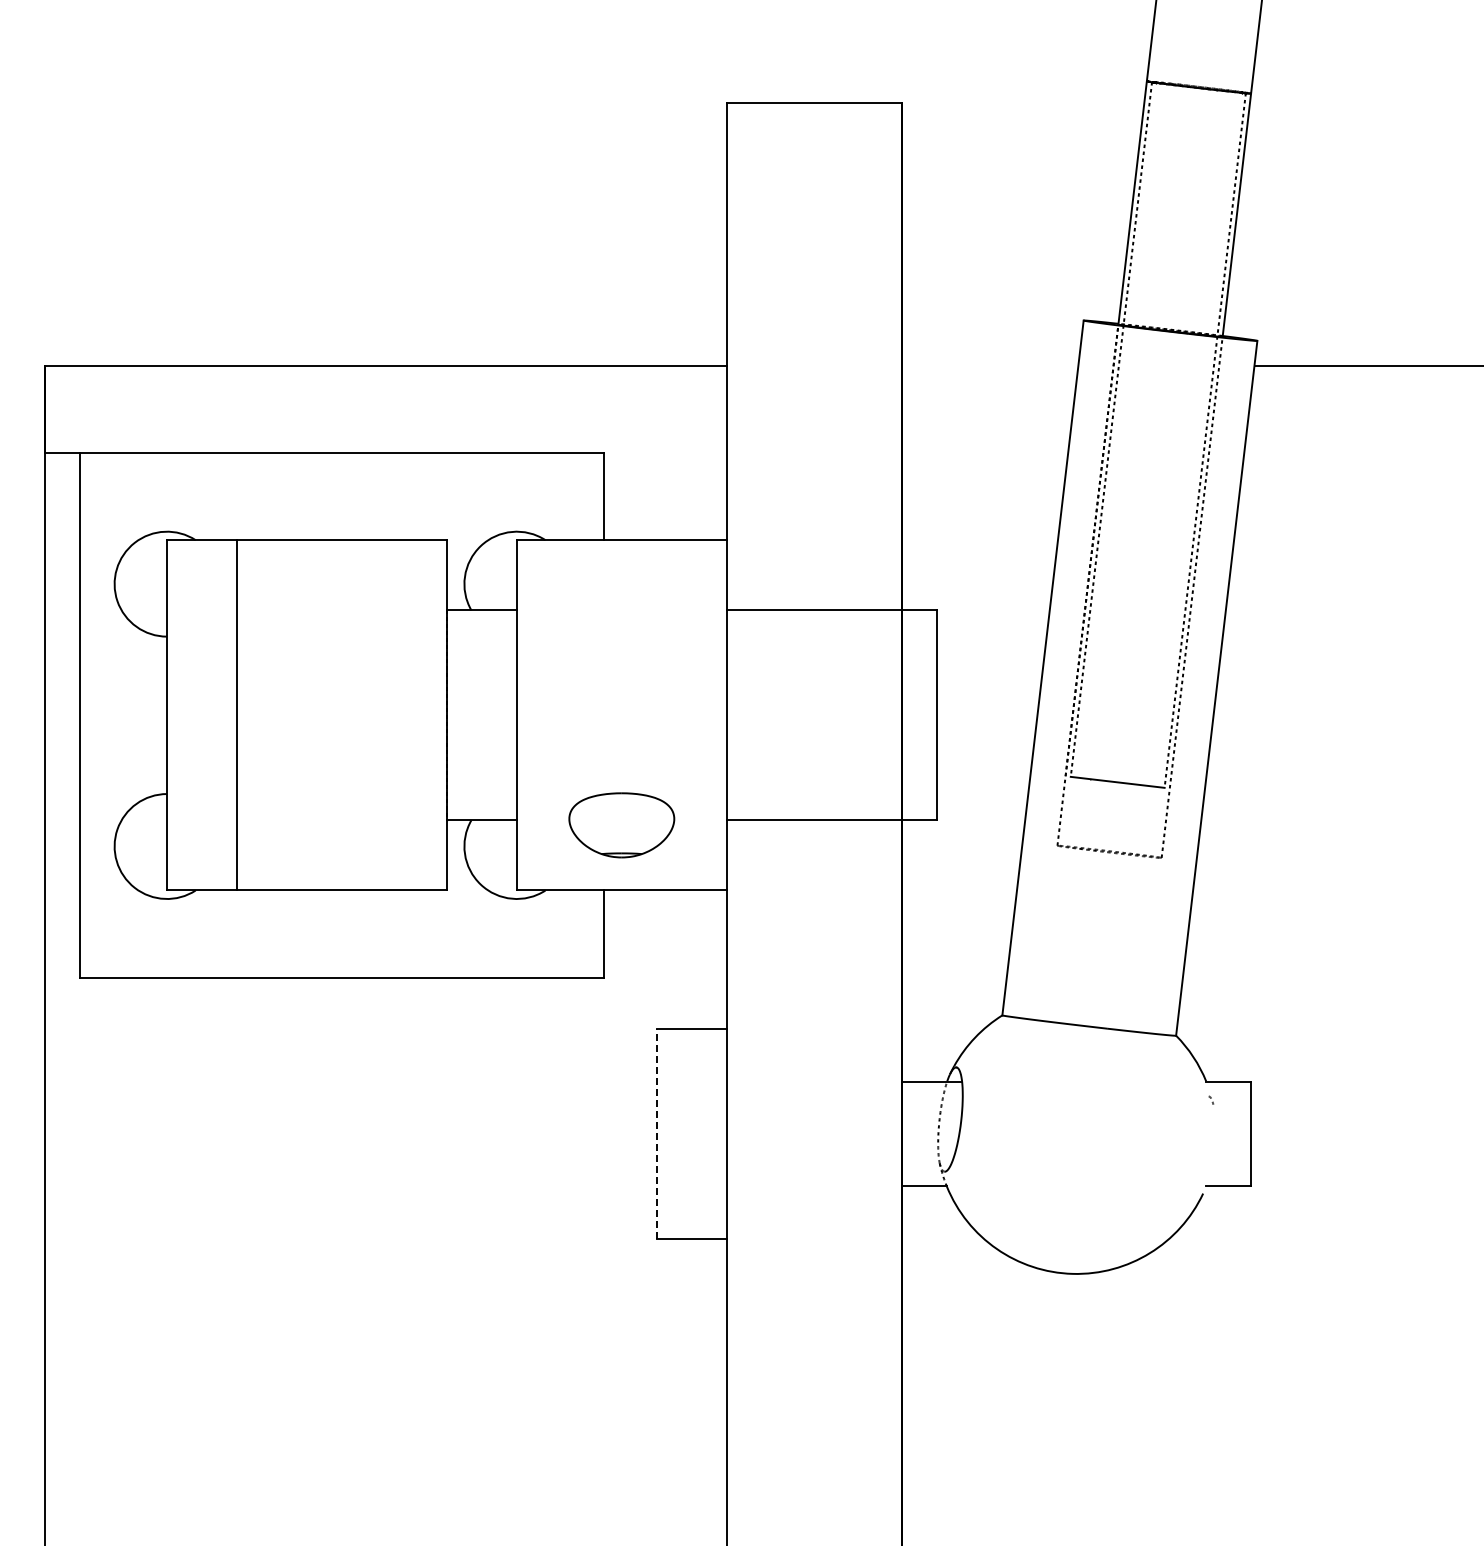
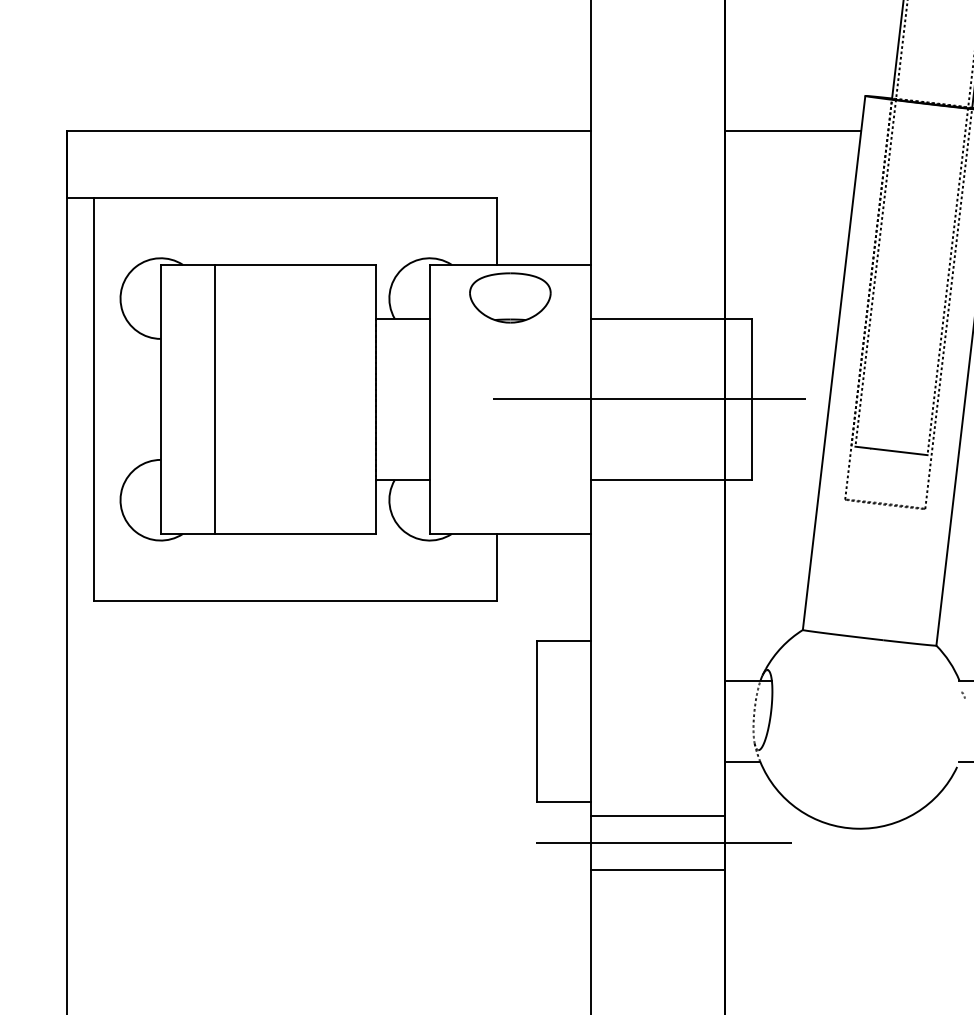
line: (989, 365) -> (792, 130), added
line: (802, 715) -> (649, 399), added
part: (621, 825) -> (510, 298), moved
line: (656, 1134) -> (537, 721), dashed -> solid
line: (813, 1257) -> (657, 816), added
line: (821, 1292) -> (663, 843), added
line: (813, 1327) -> (657, 869), added

